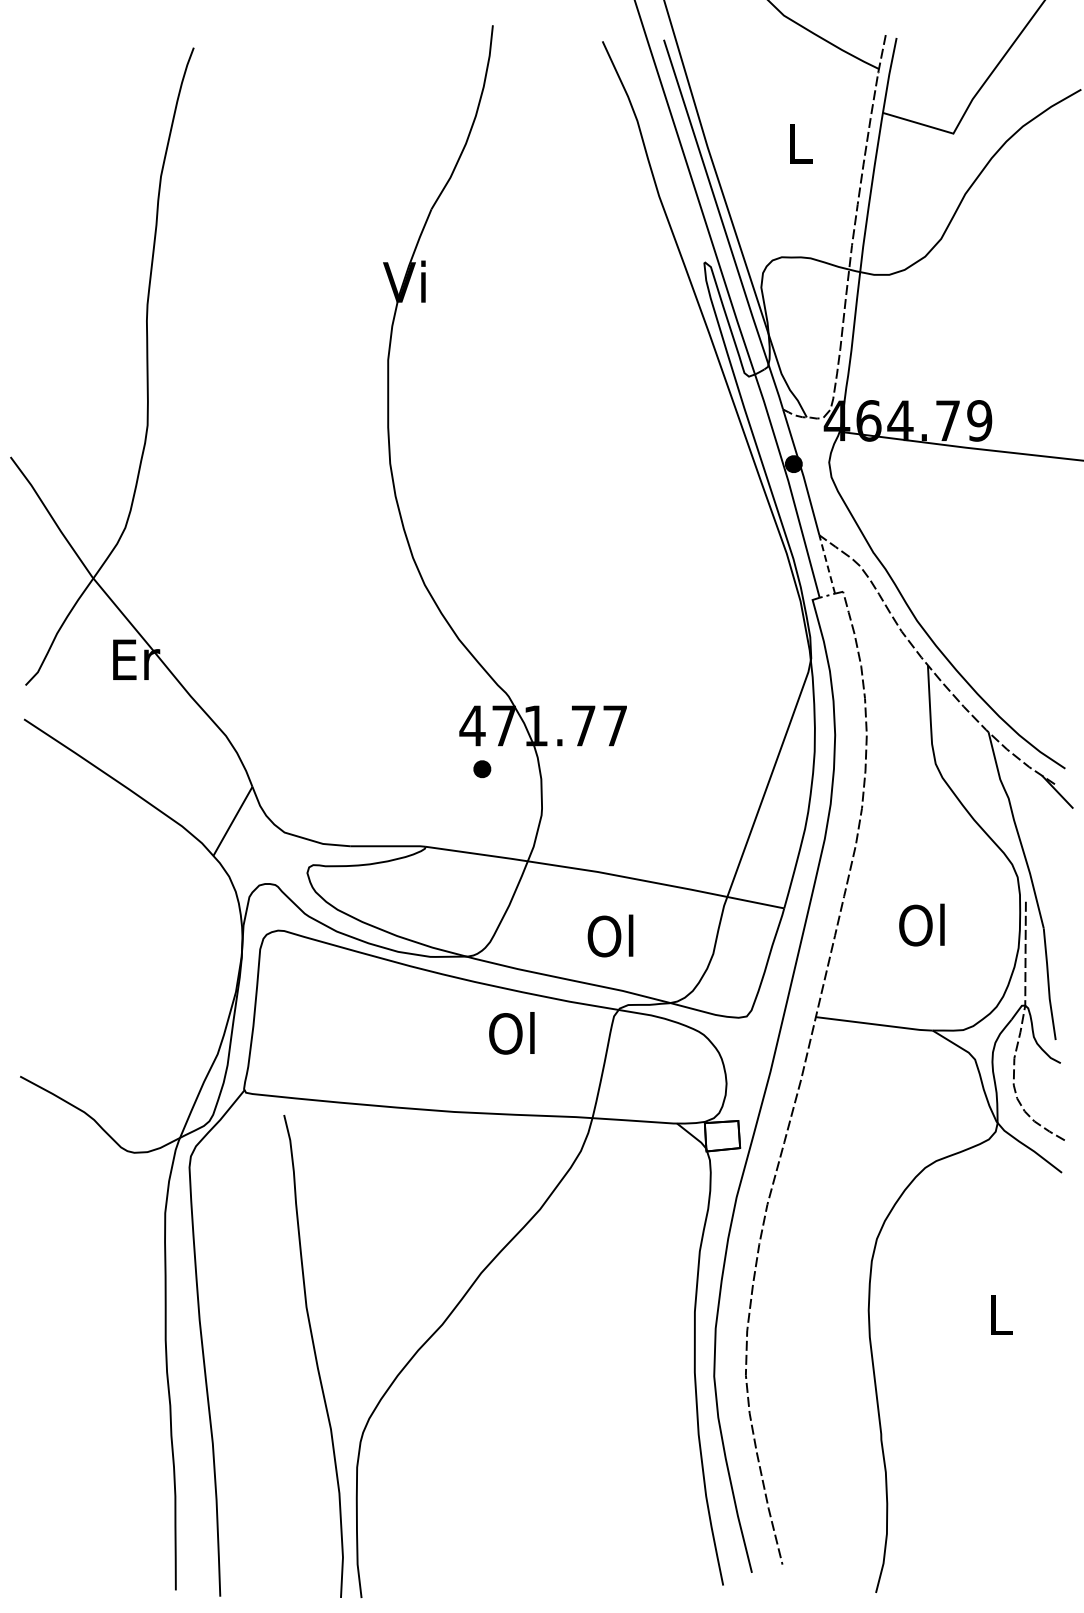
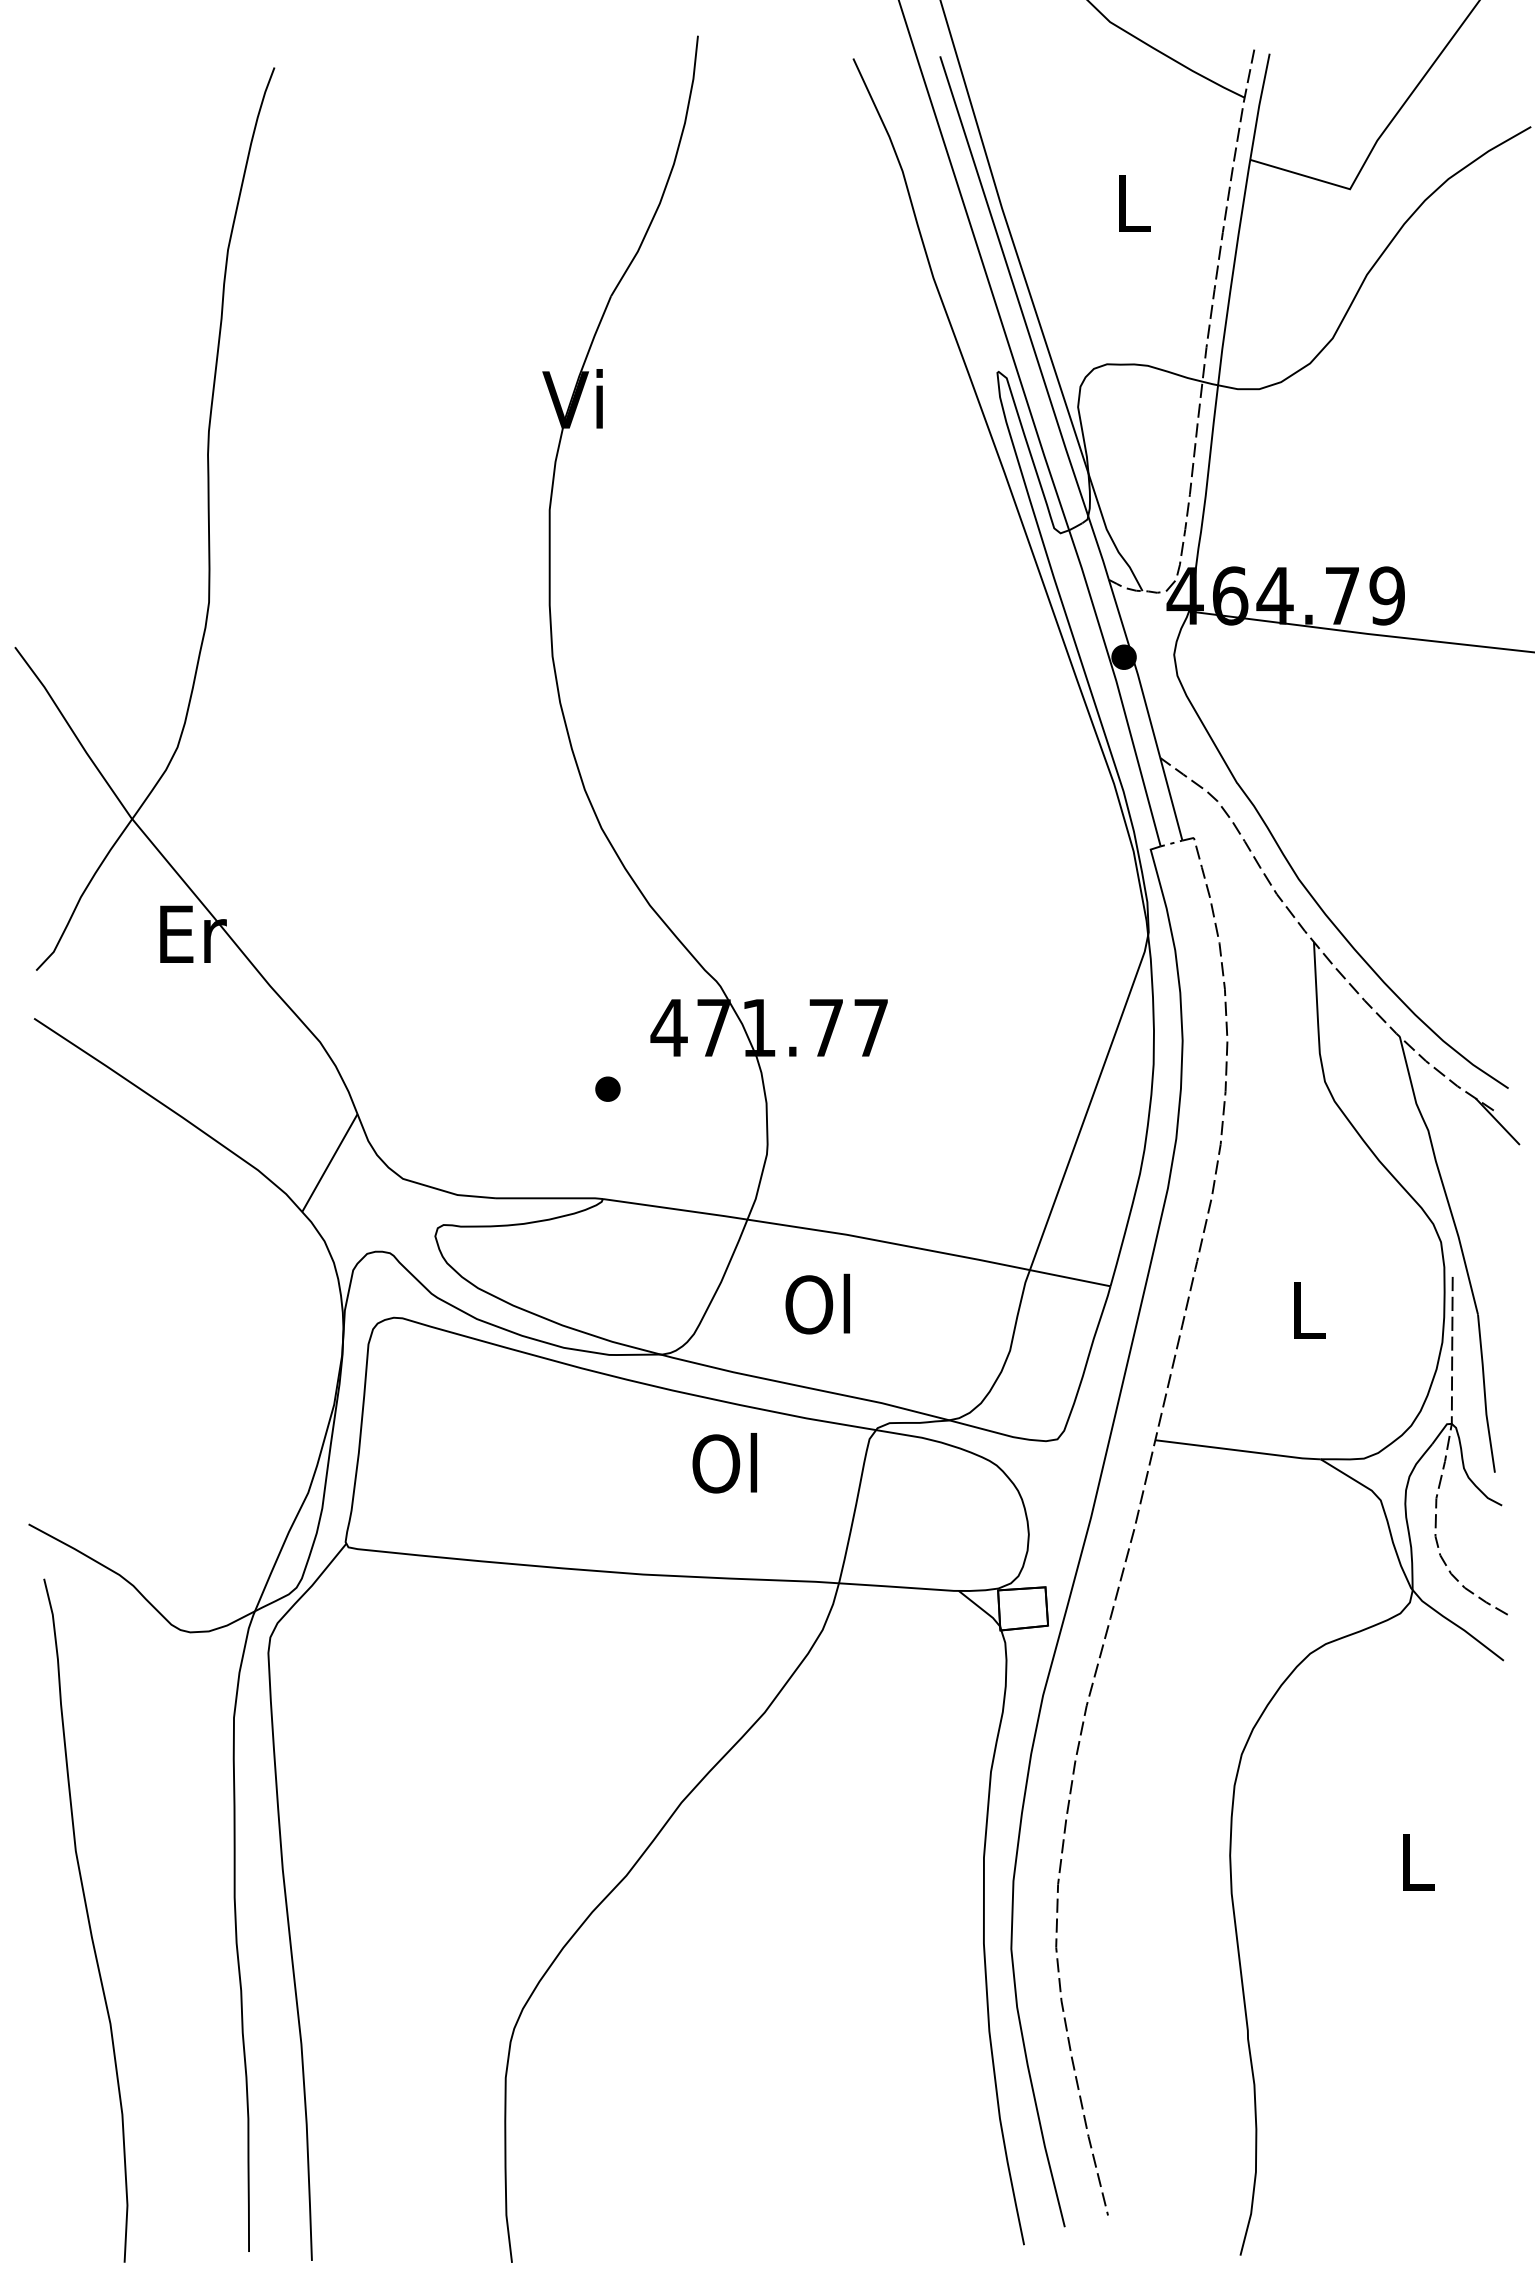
line: (827, 563) -> (1171, 797), dashed -> solid
part: (482, 769) -> (608, 1089), moved
text: (921, 924) -> (1304, 1309), Ol -> L
text: (610, 935) -> (817, 1303), moved
curve: (314, 1356) -> (87, 1920), moved

